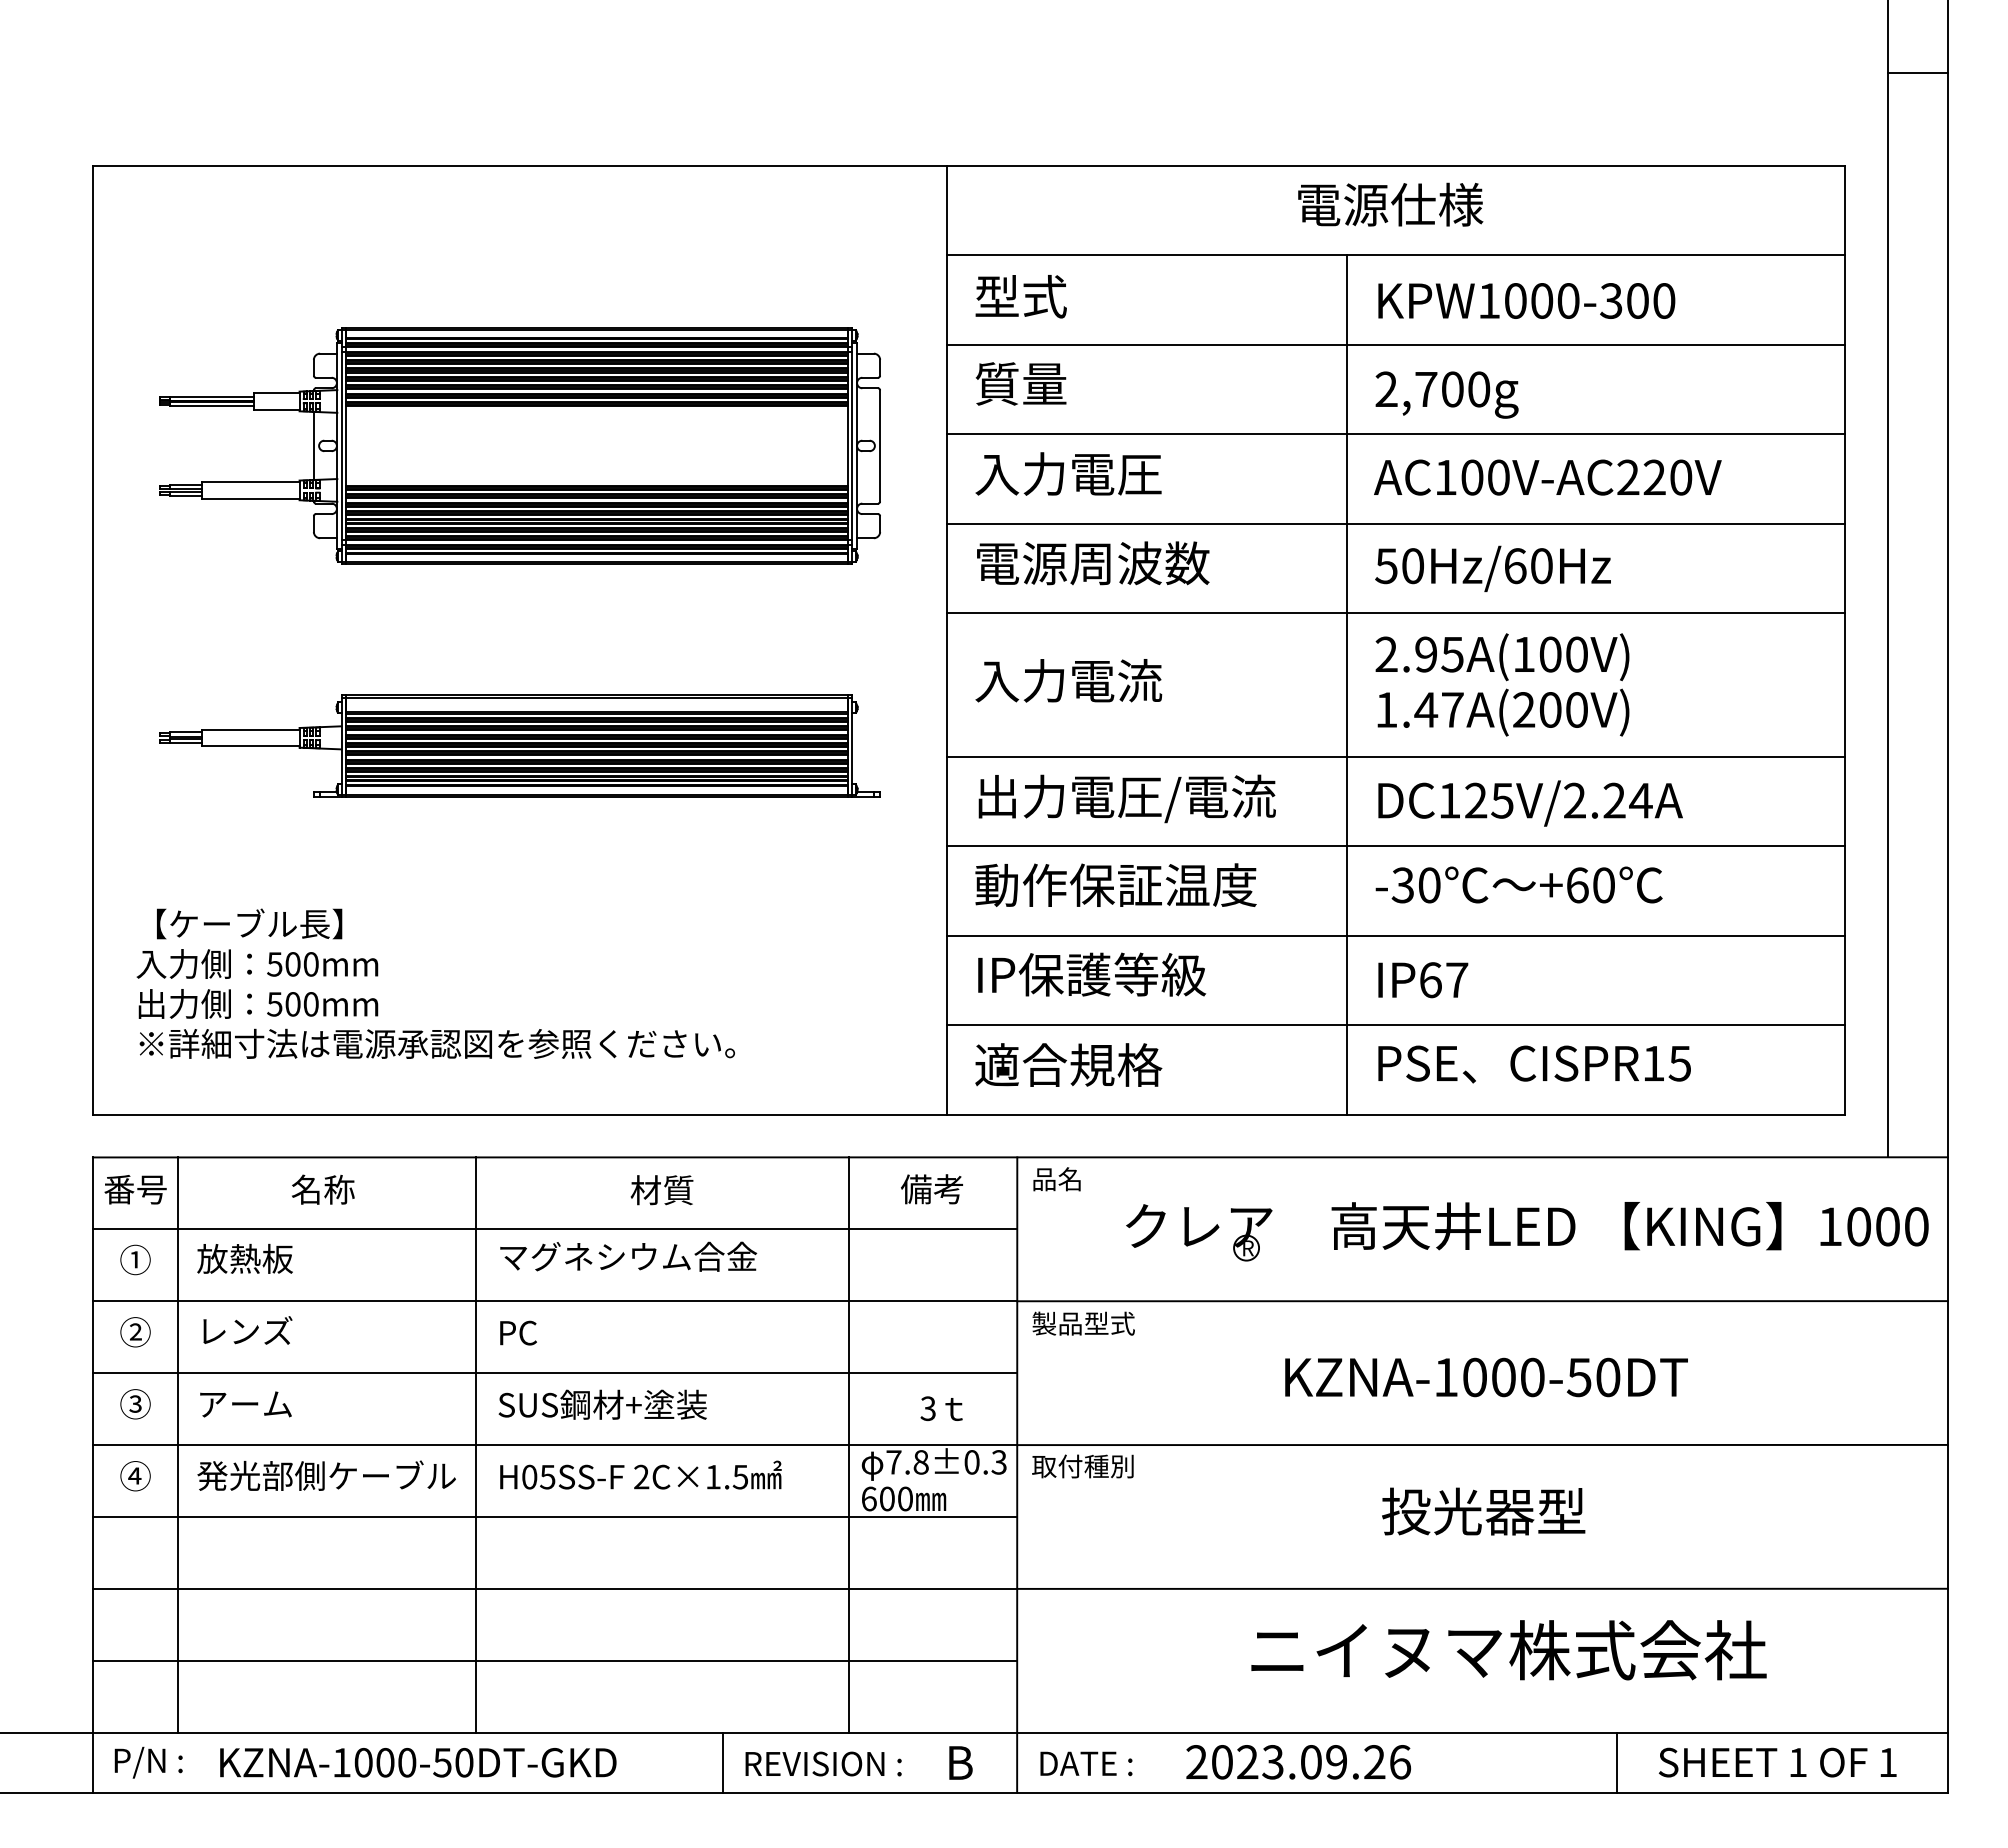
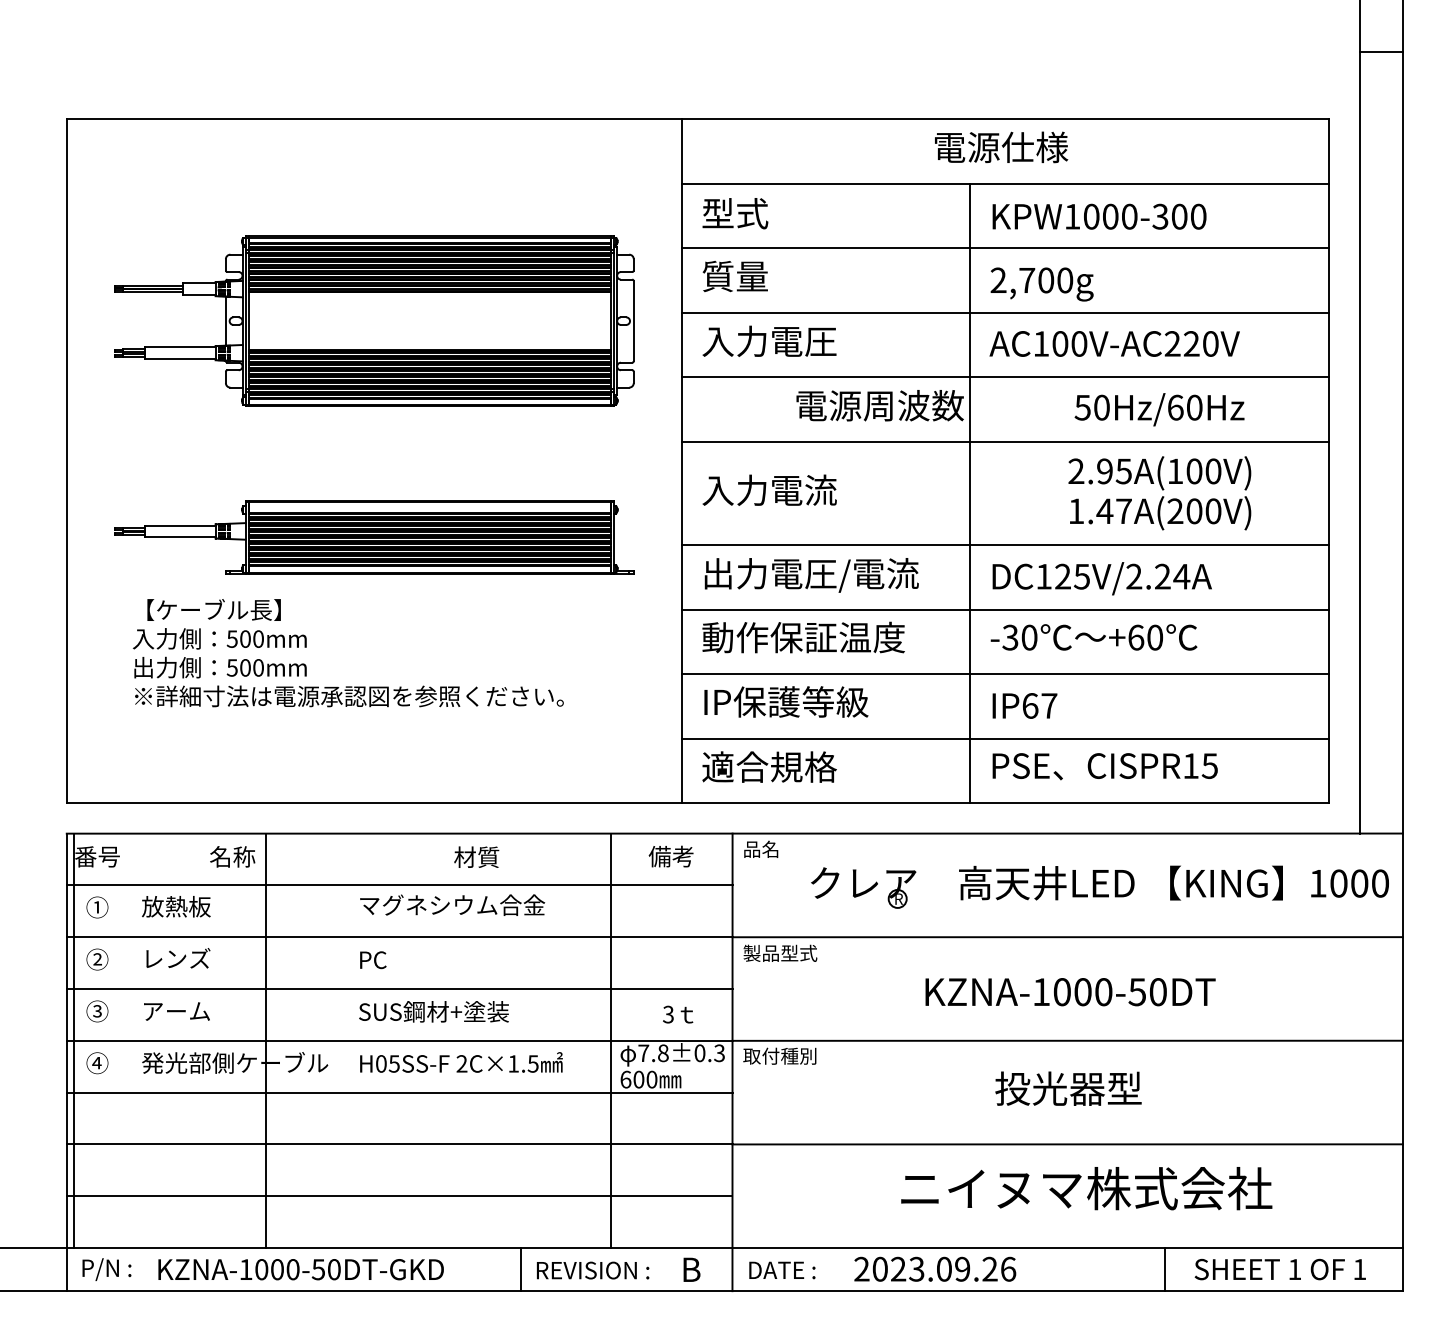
text: (1093, 563) -> (880, 405), moved
text: (1492, 568) -> (1159, 409), moved
text: (1502, 684) -> (1159, 492), moved
text: (435, 983) -> (348, 652), moved
line: (178, 1444) -> (74, 1040), moved
line: (475, 1444) -> (265, 1040), moved

